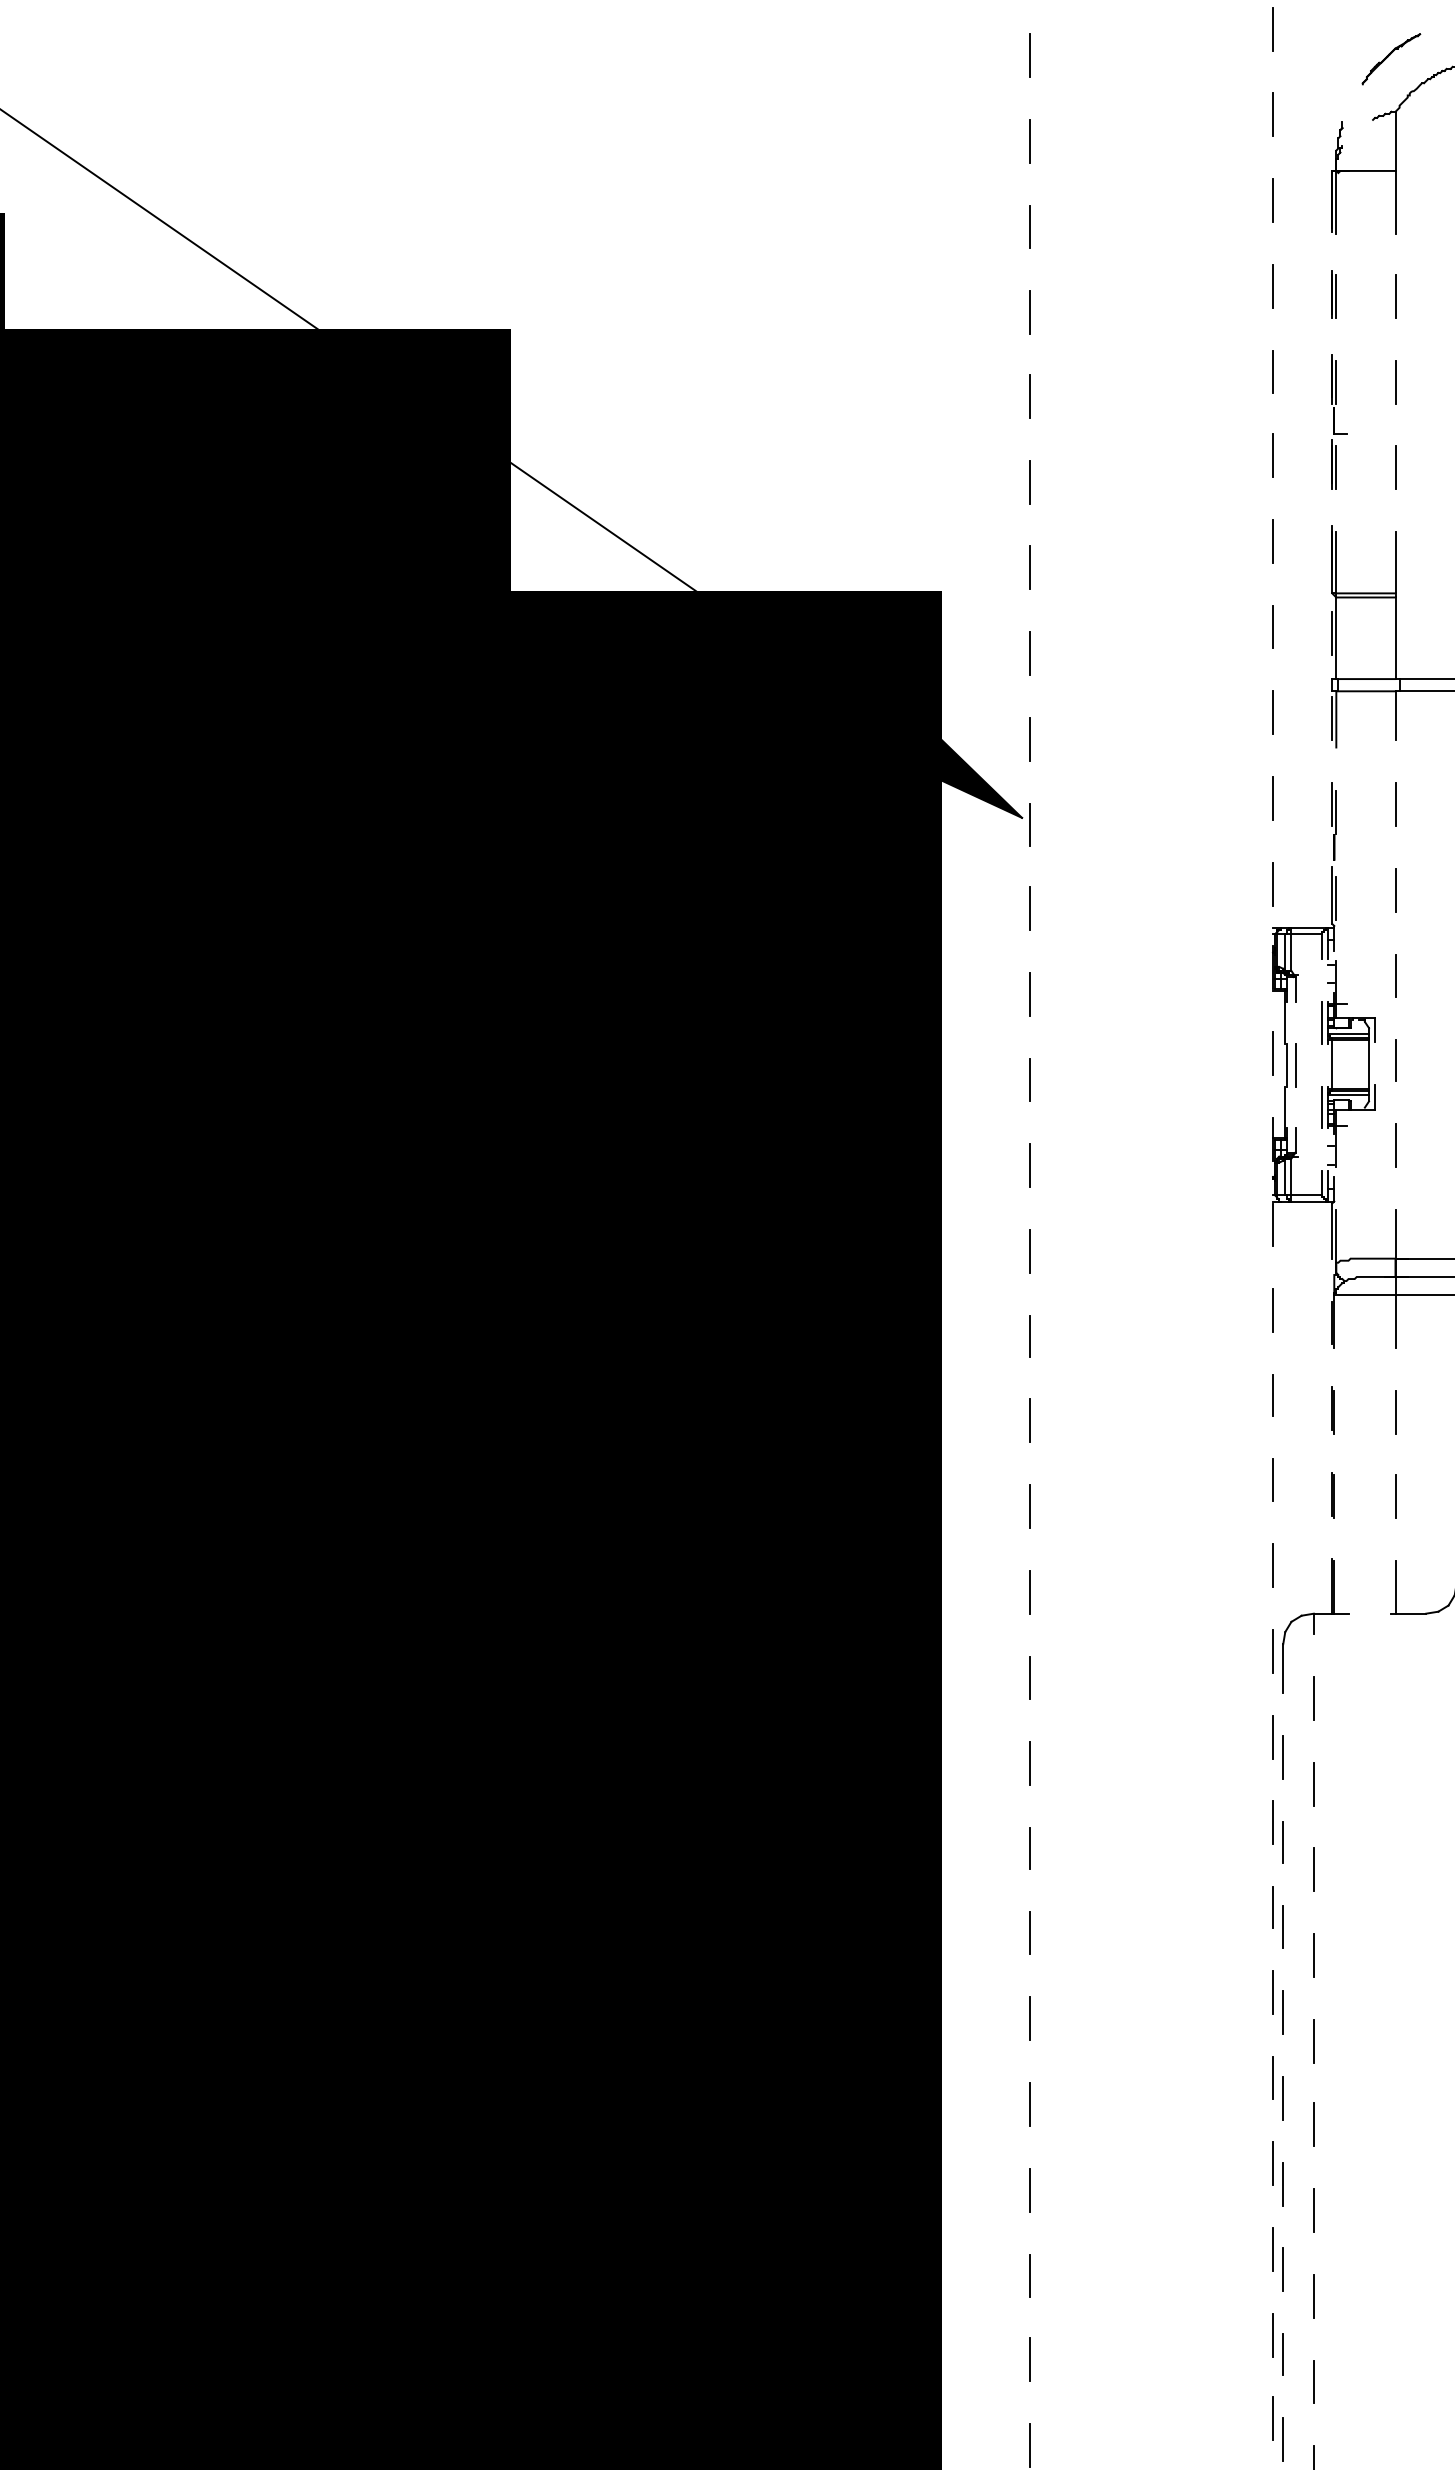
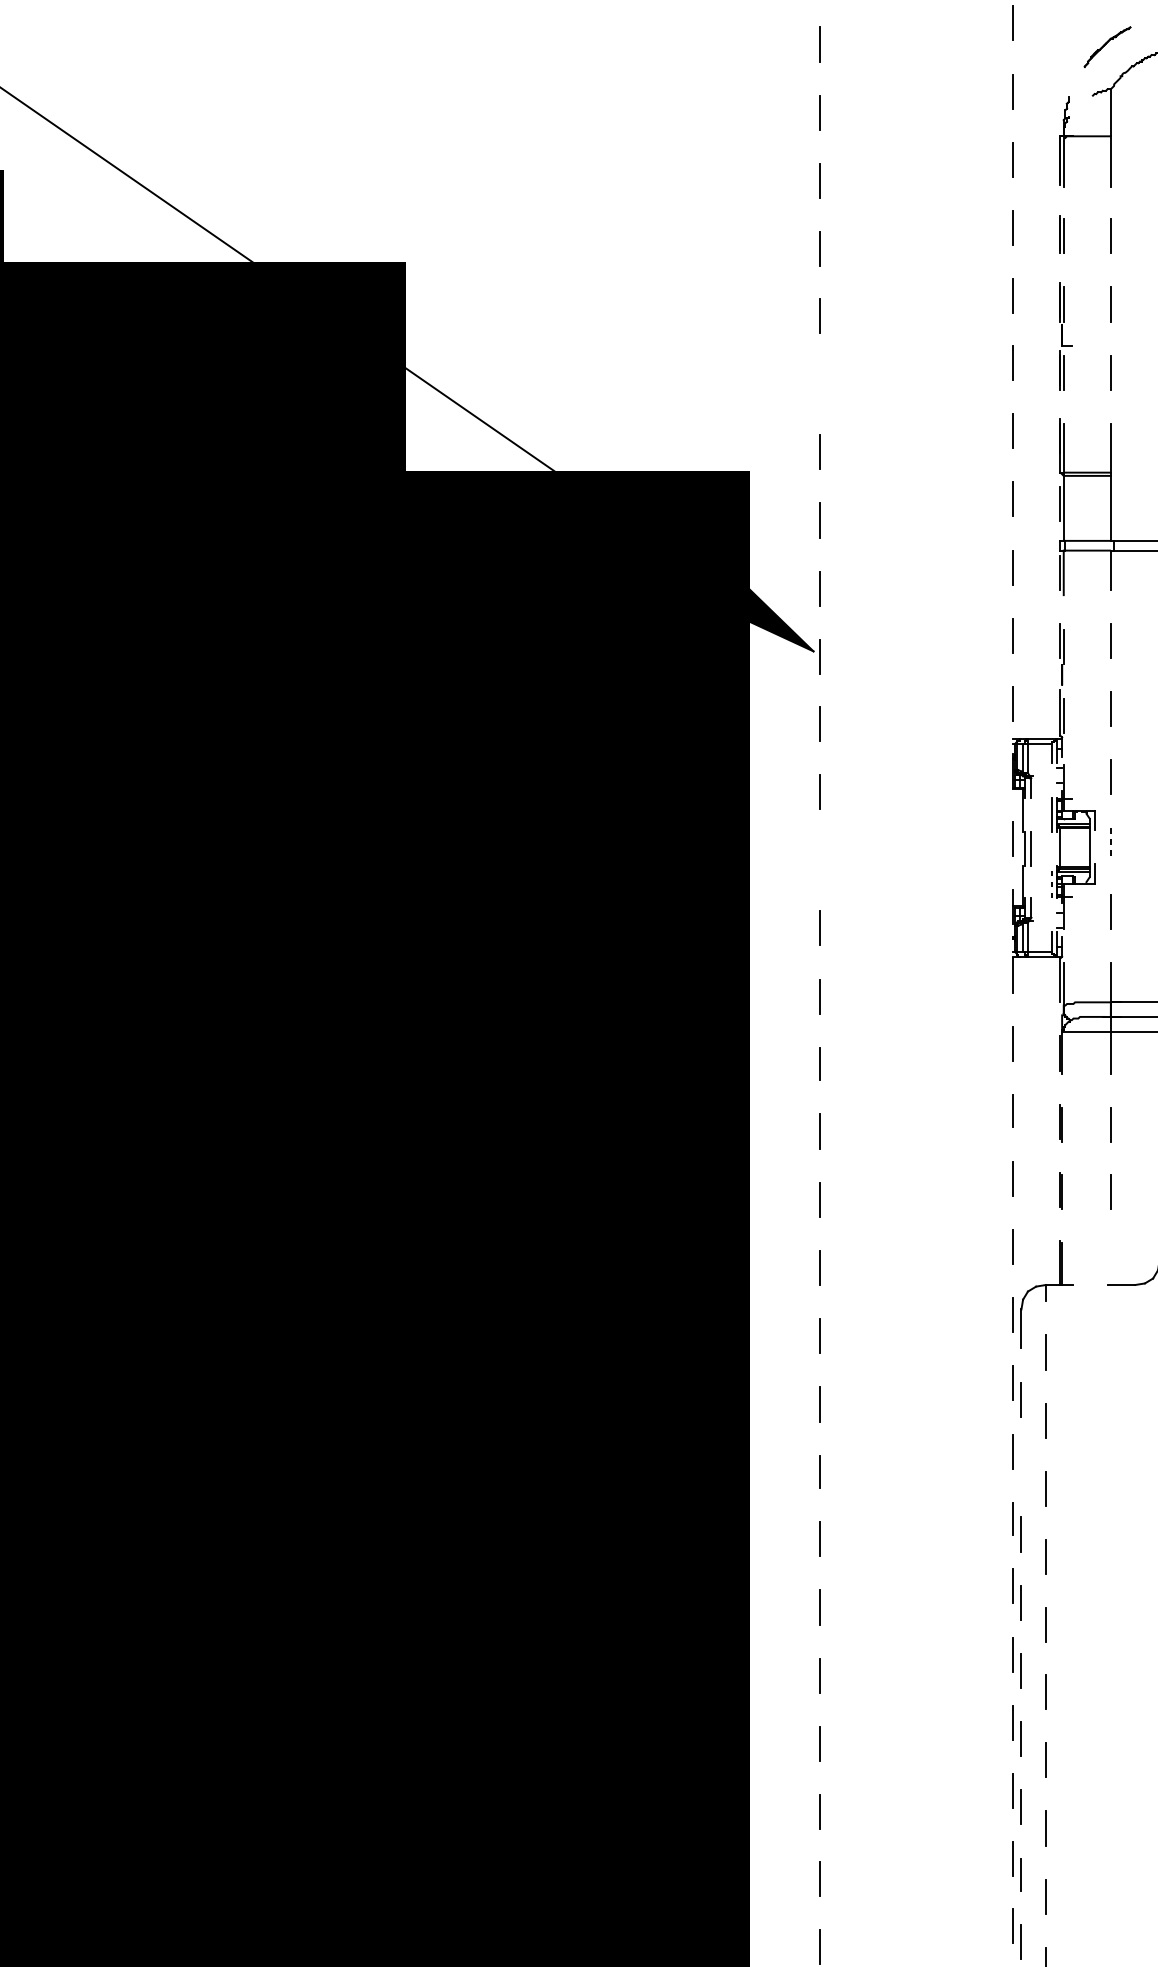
line: (1030, 481) -> (820, 383), removed
line: (1395, 1061) -> (1110, 845), solid -> dashed
line: (1030, 1079) -> (820, 859), removed
line: (1322, 1107) -> (1052, 881), solid -> dashed
line: (1395, 1586) -> (1110, 1263), removed
line: (1283, 1841) -> (1021, 1466), removed

